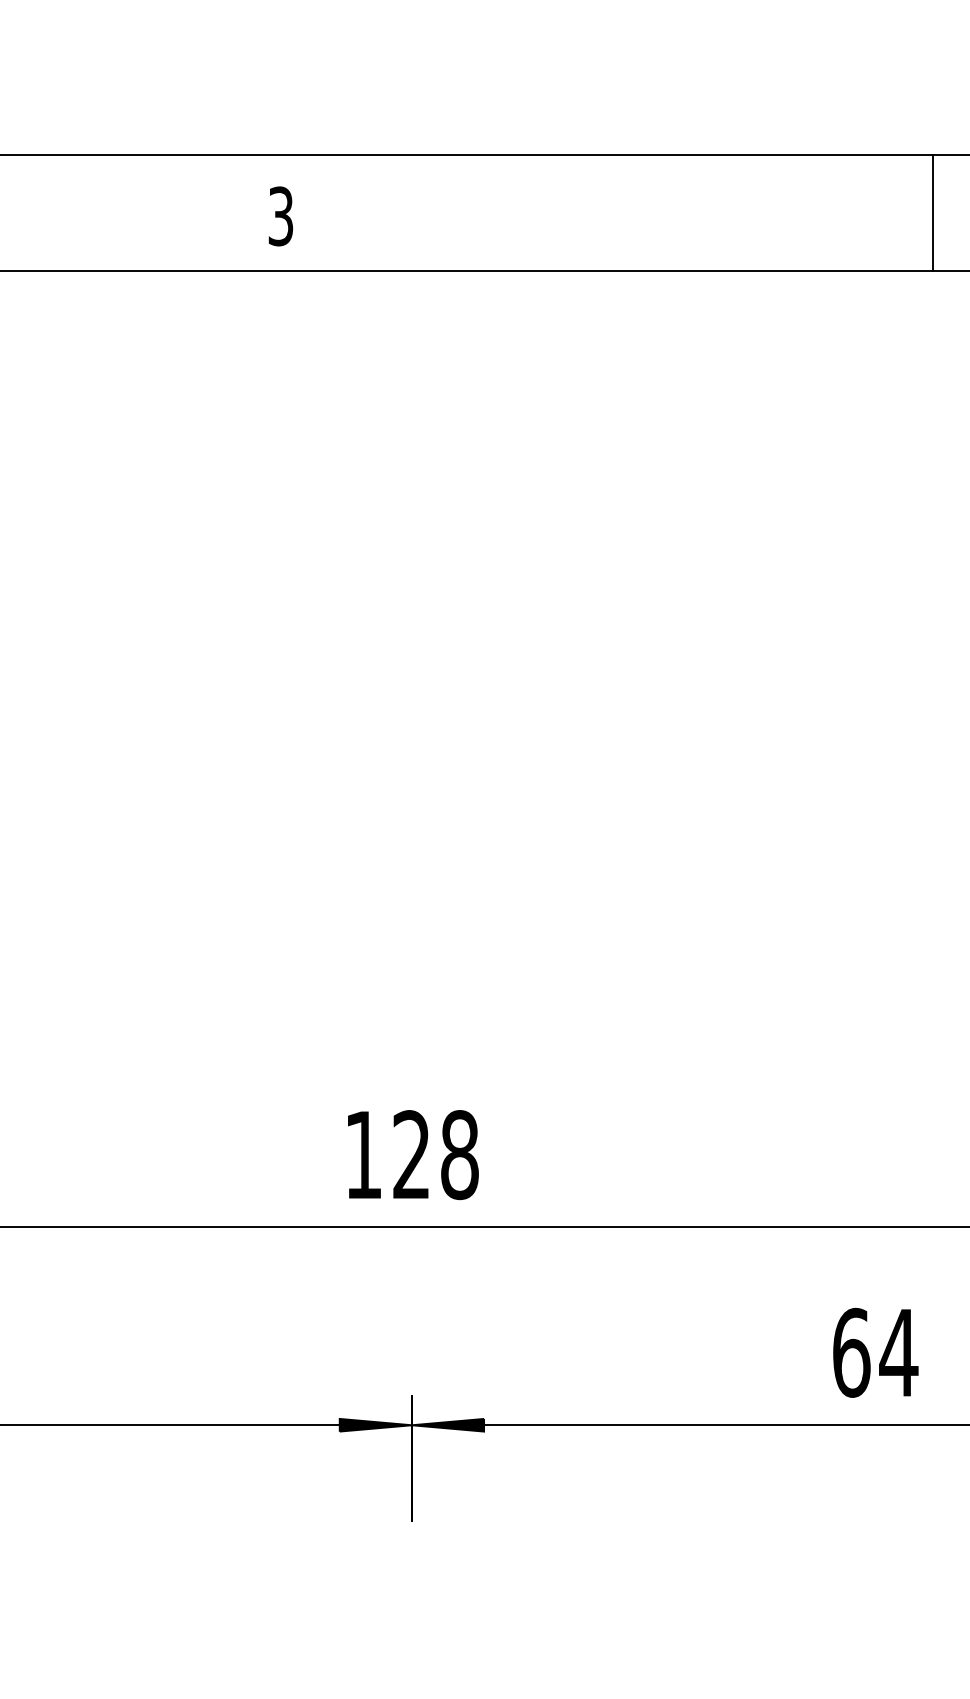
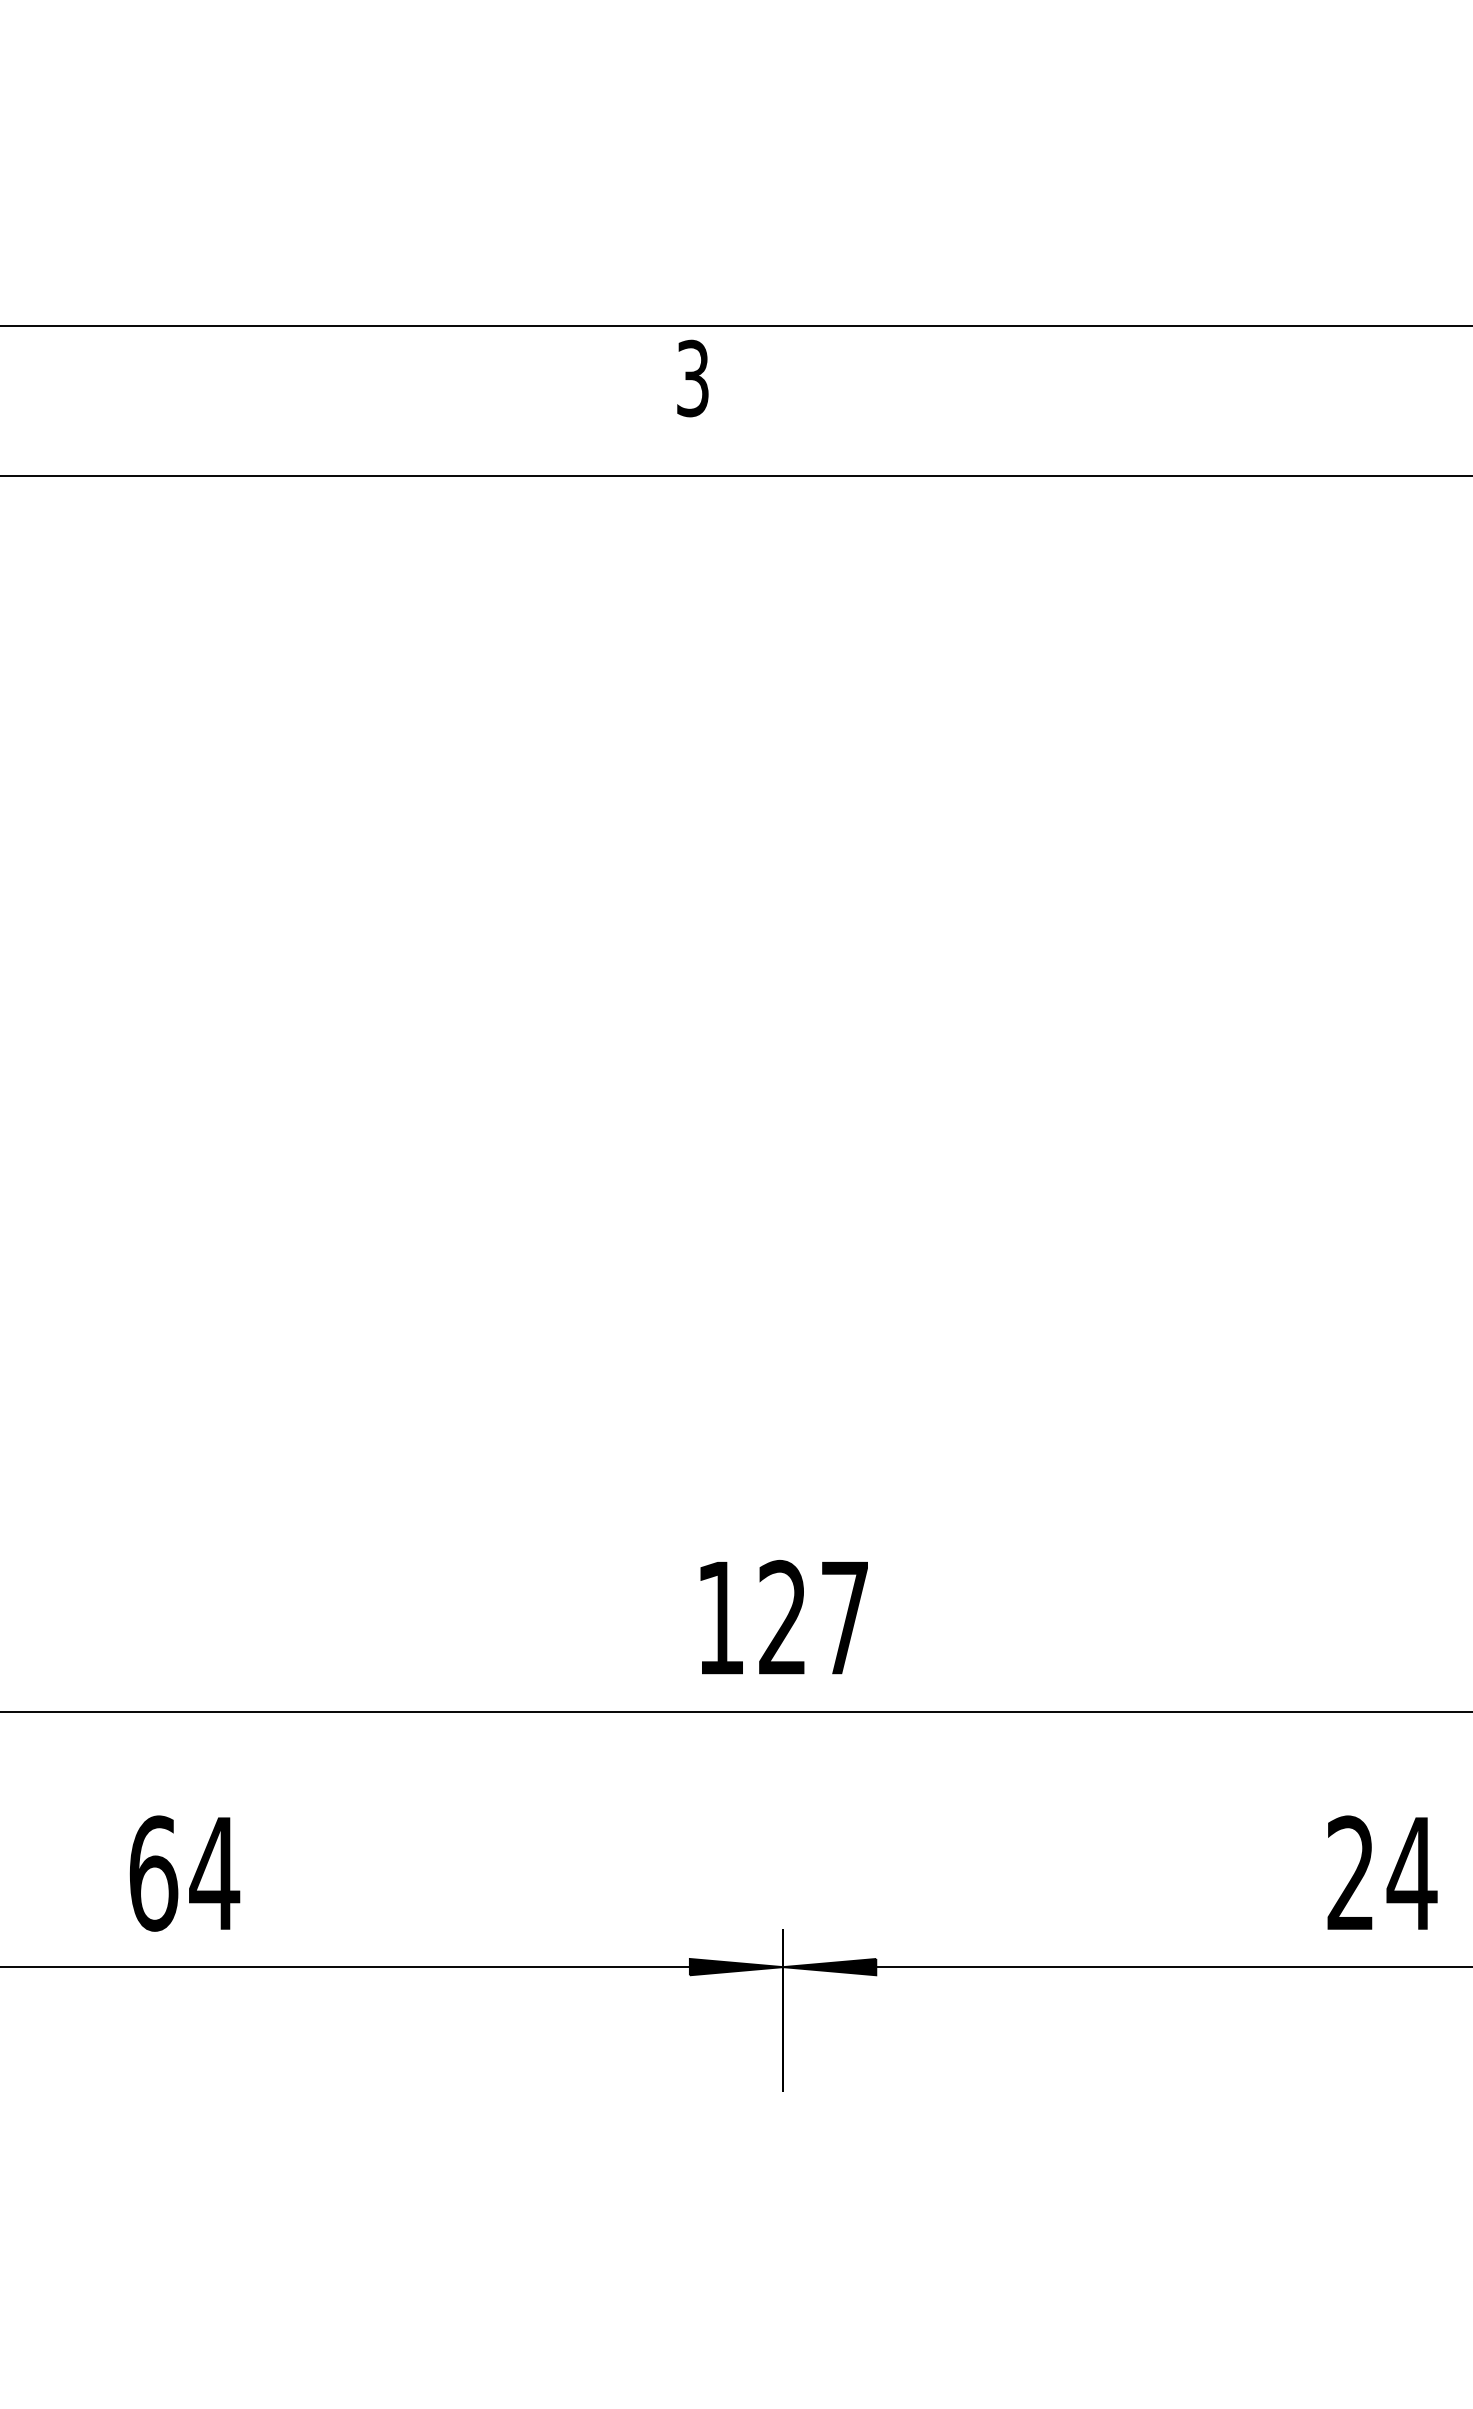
line: (932, 212) -> (1455, 400), removed
text: (280, 216) -> (692, 378), moved
text: (459, 1154) -> (844, 1617), 128 -> 127
text: (851, 1352) -> (1351, 1873), 64 -> 24

